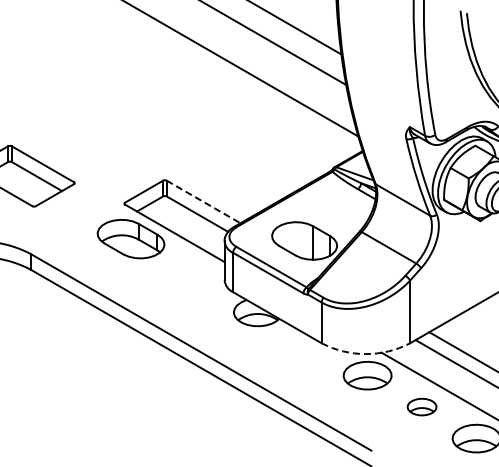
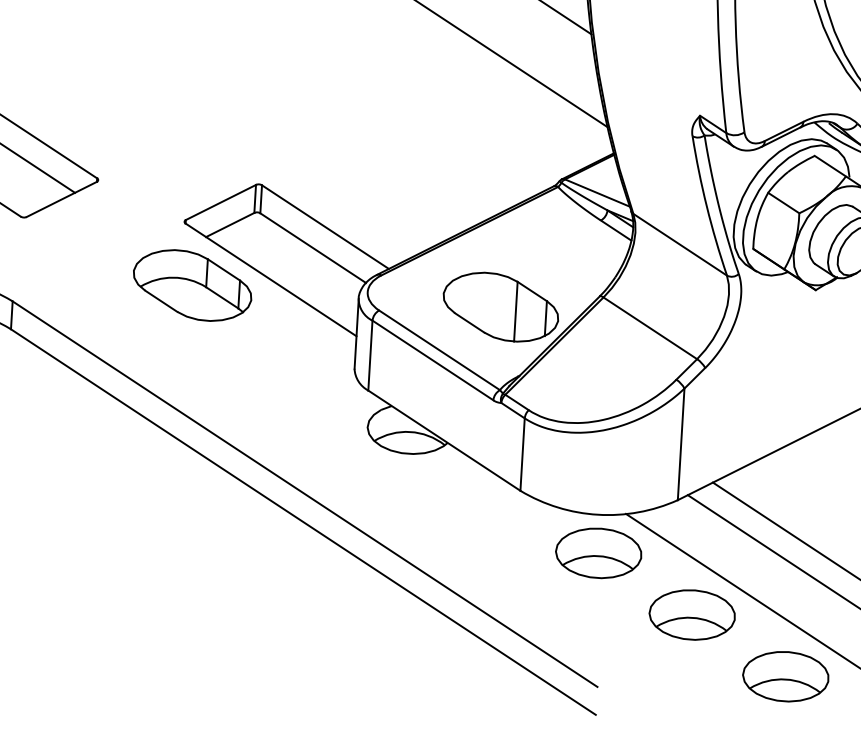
line: (203, 201) -> (325, 226), dashed -> solid
arc: (365, 354) -> (597, 515), dashed -> solid
part: (421, 406) -> (691, 613), size x1.67

